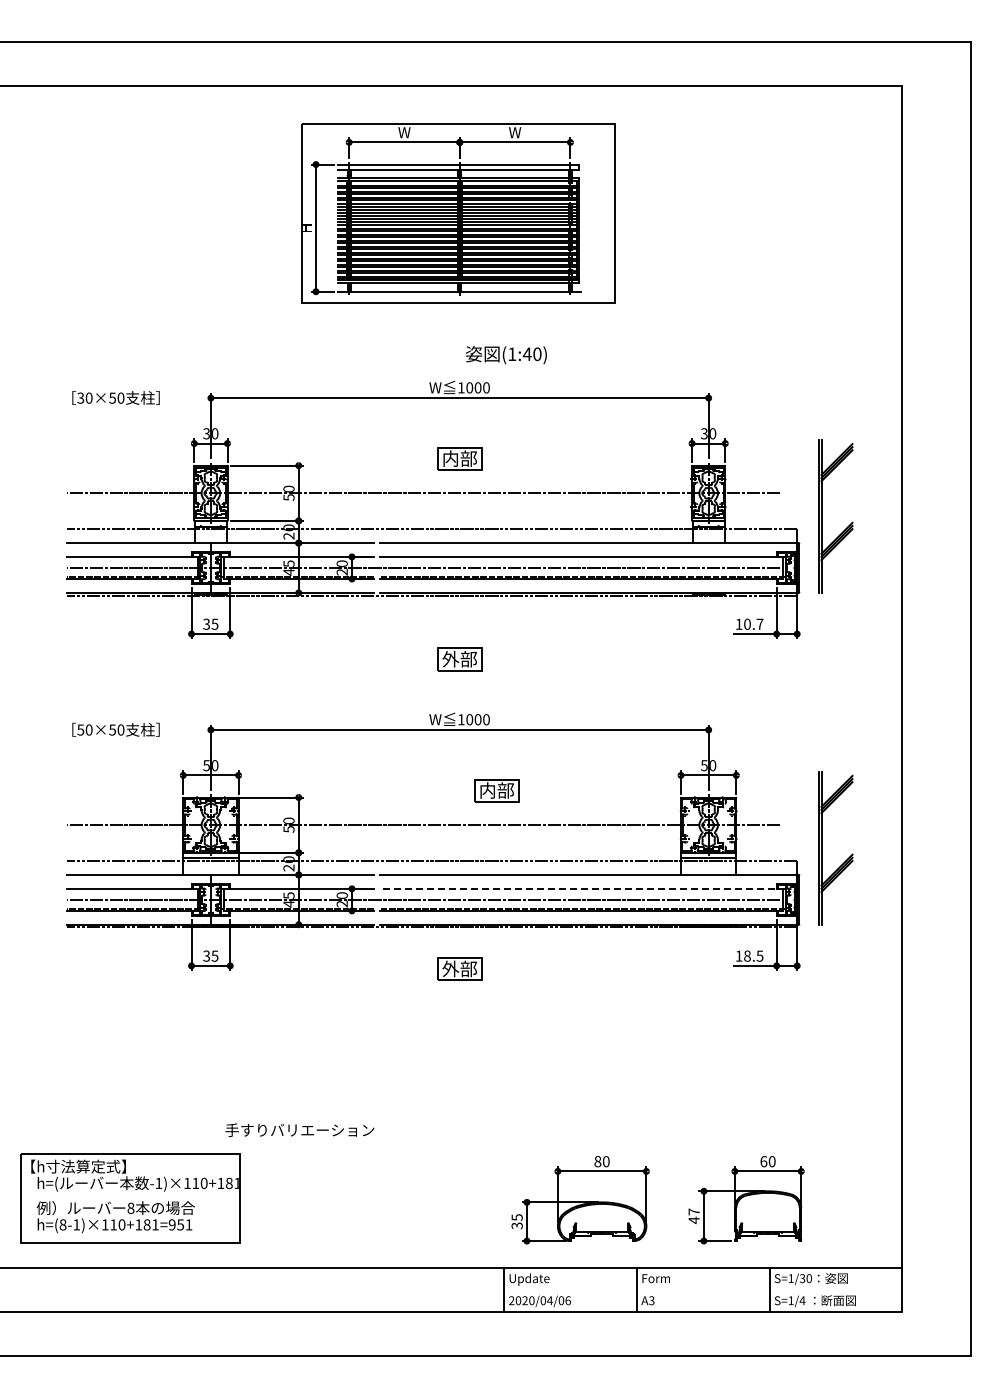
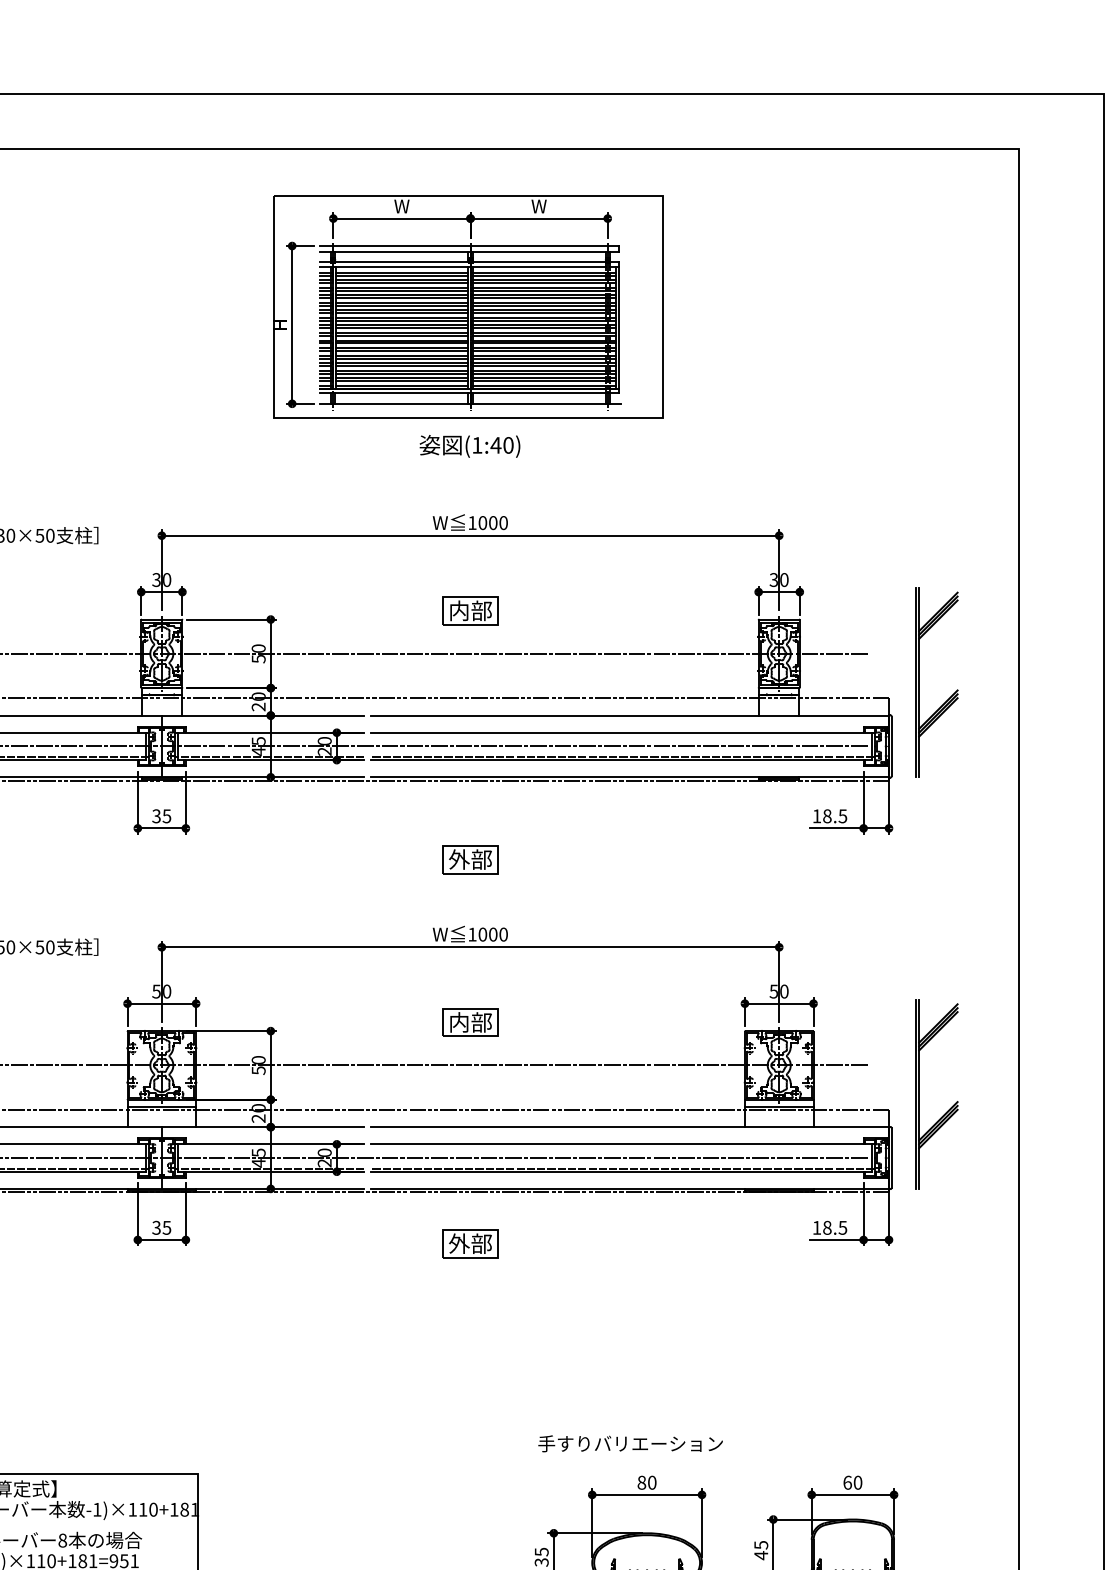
text: (505, 355) -> (468, 446), moved
text: (753, 623) -> (834, 815), 10.7 -> 18.5
part: (496, 790) -> (470, 1022), moved
line: (582, 888) -> (622, 1143), dashed -> solid
text: (299, 1130) -> (630, 1444), moved
text: (693, 1211) -> (760, 1544), 47 -> 45

